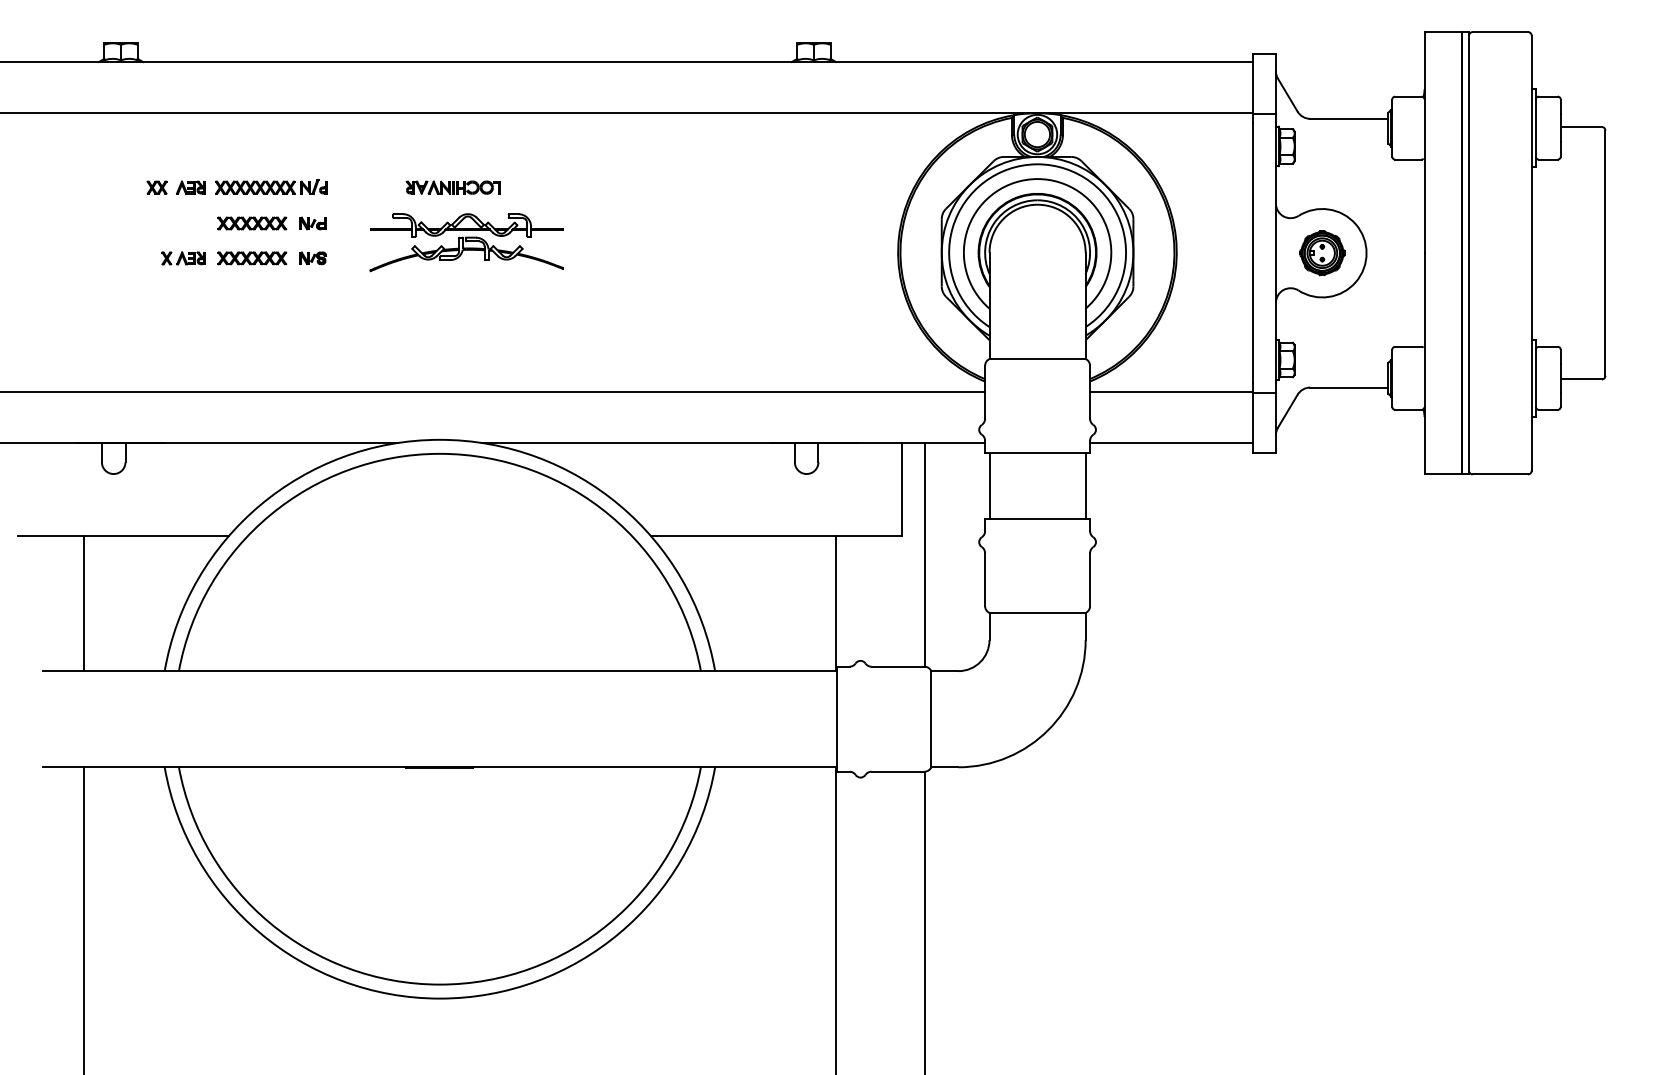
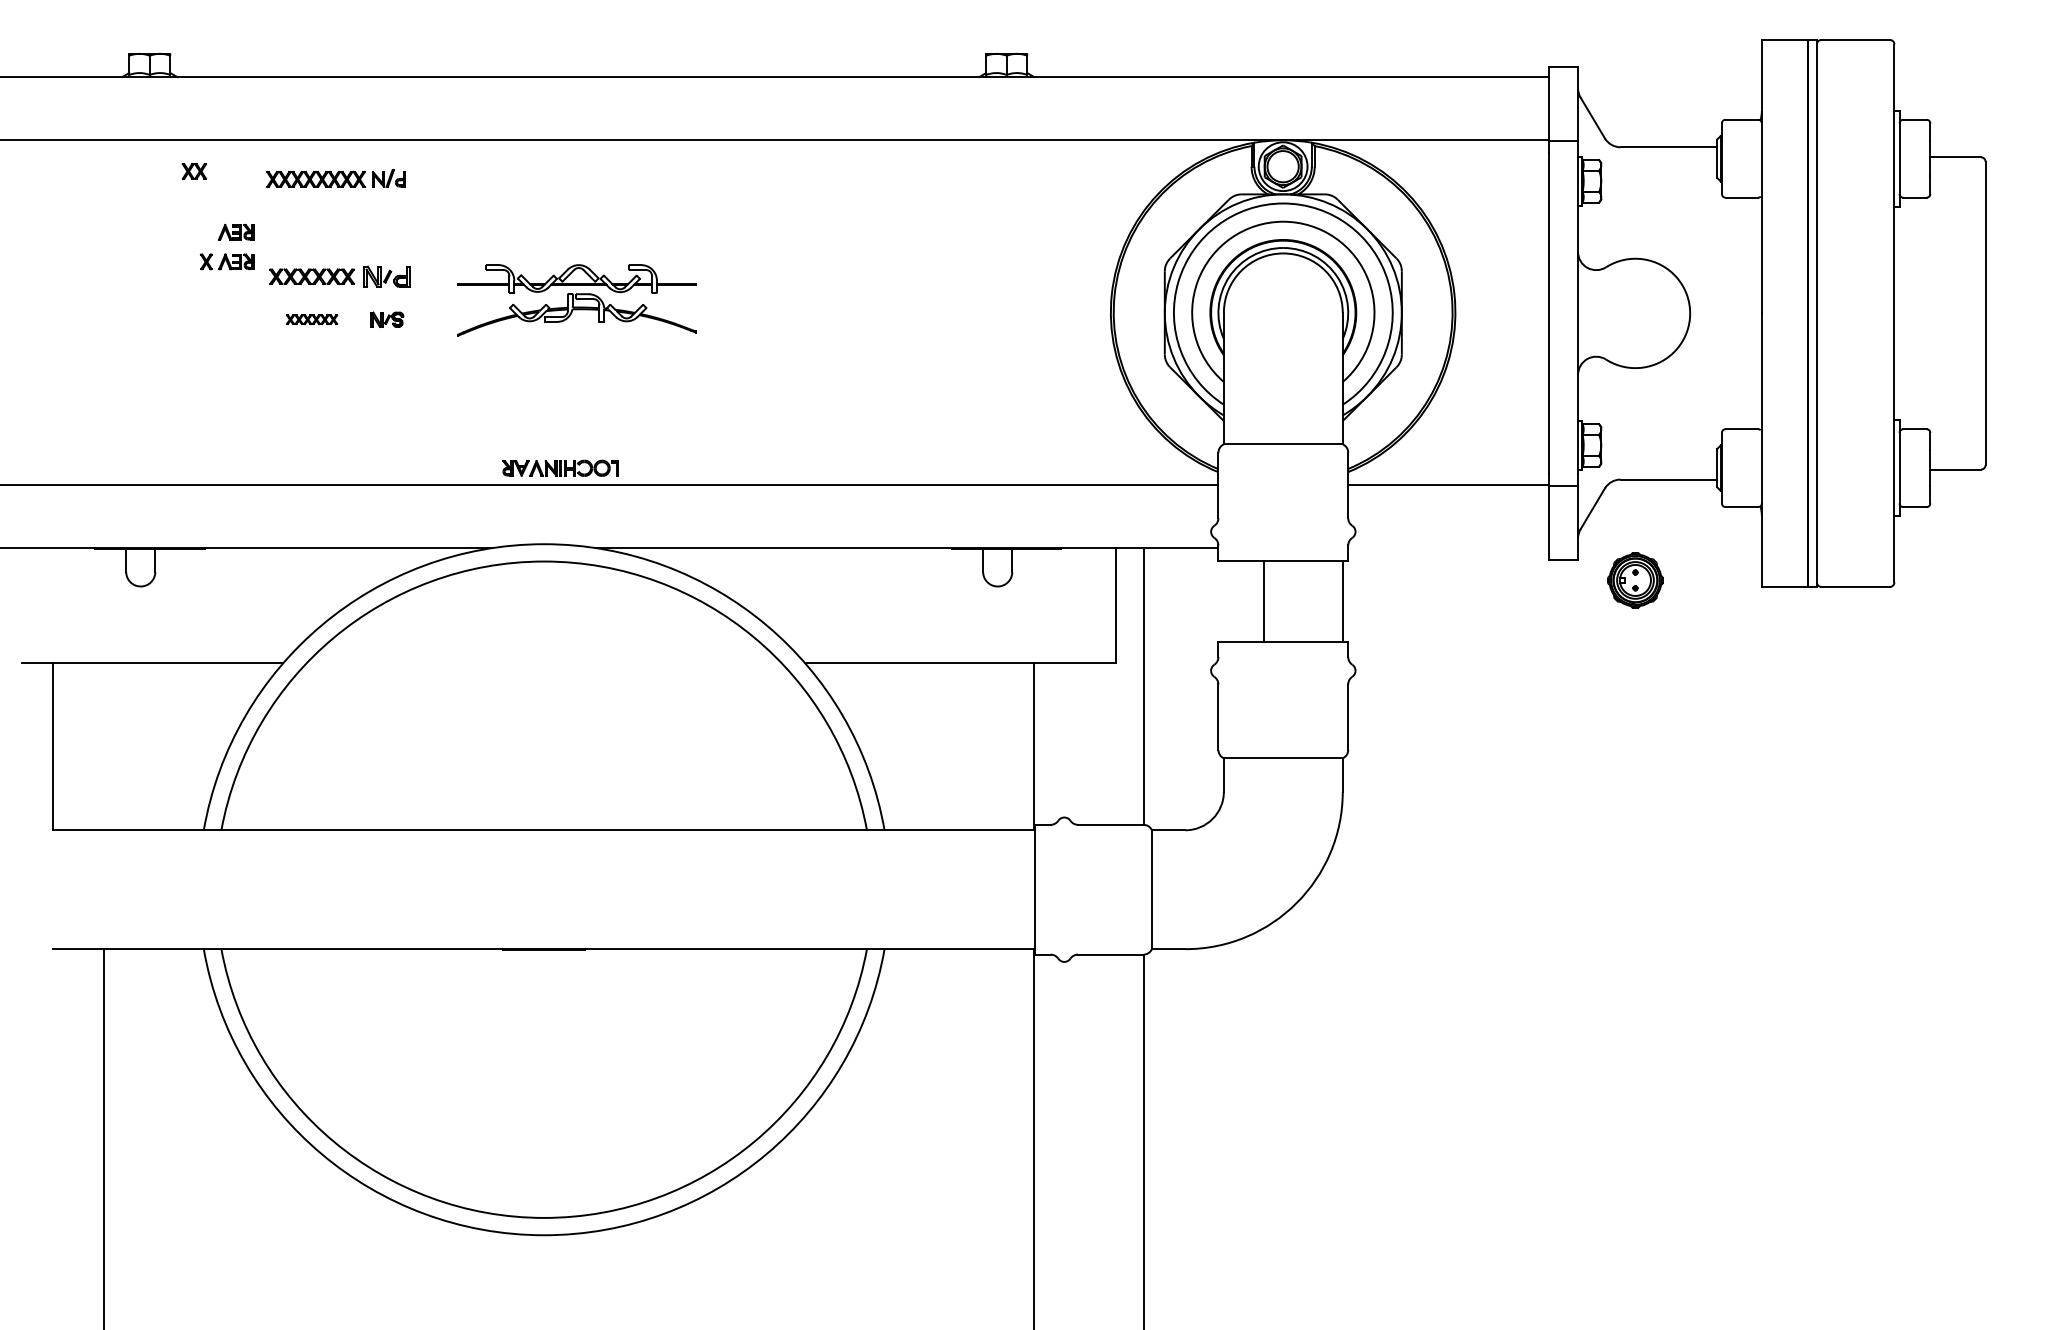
part: (271, 186) -> (335, 178), moved
part: (453, 186) -> (560, 467), moved
part: (157, 187) -> (194, 171), moved
part: (312, 223) -> (386, 276), size x1.4
part: (1322, 253) -> (1635, 580), moved
part: (183, 258) -> (226, 261), moved
part: (251, 258) -> (311, 319), size x0.6
line: (1171, 443) -> (1448, 548), removed
line: (990, 486) -> (1264, 601), moved
line: (84, 603) -> (53, 746), moved

